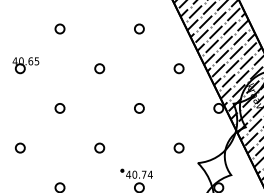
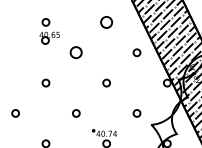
part: (139, 28) -> (106, 22), size x1.6
part: (25, 65) -> (49, 38), moved
part: (99, 68) -> (76, 52), size x1.6

